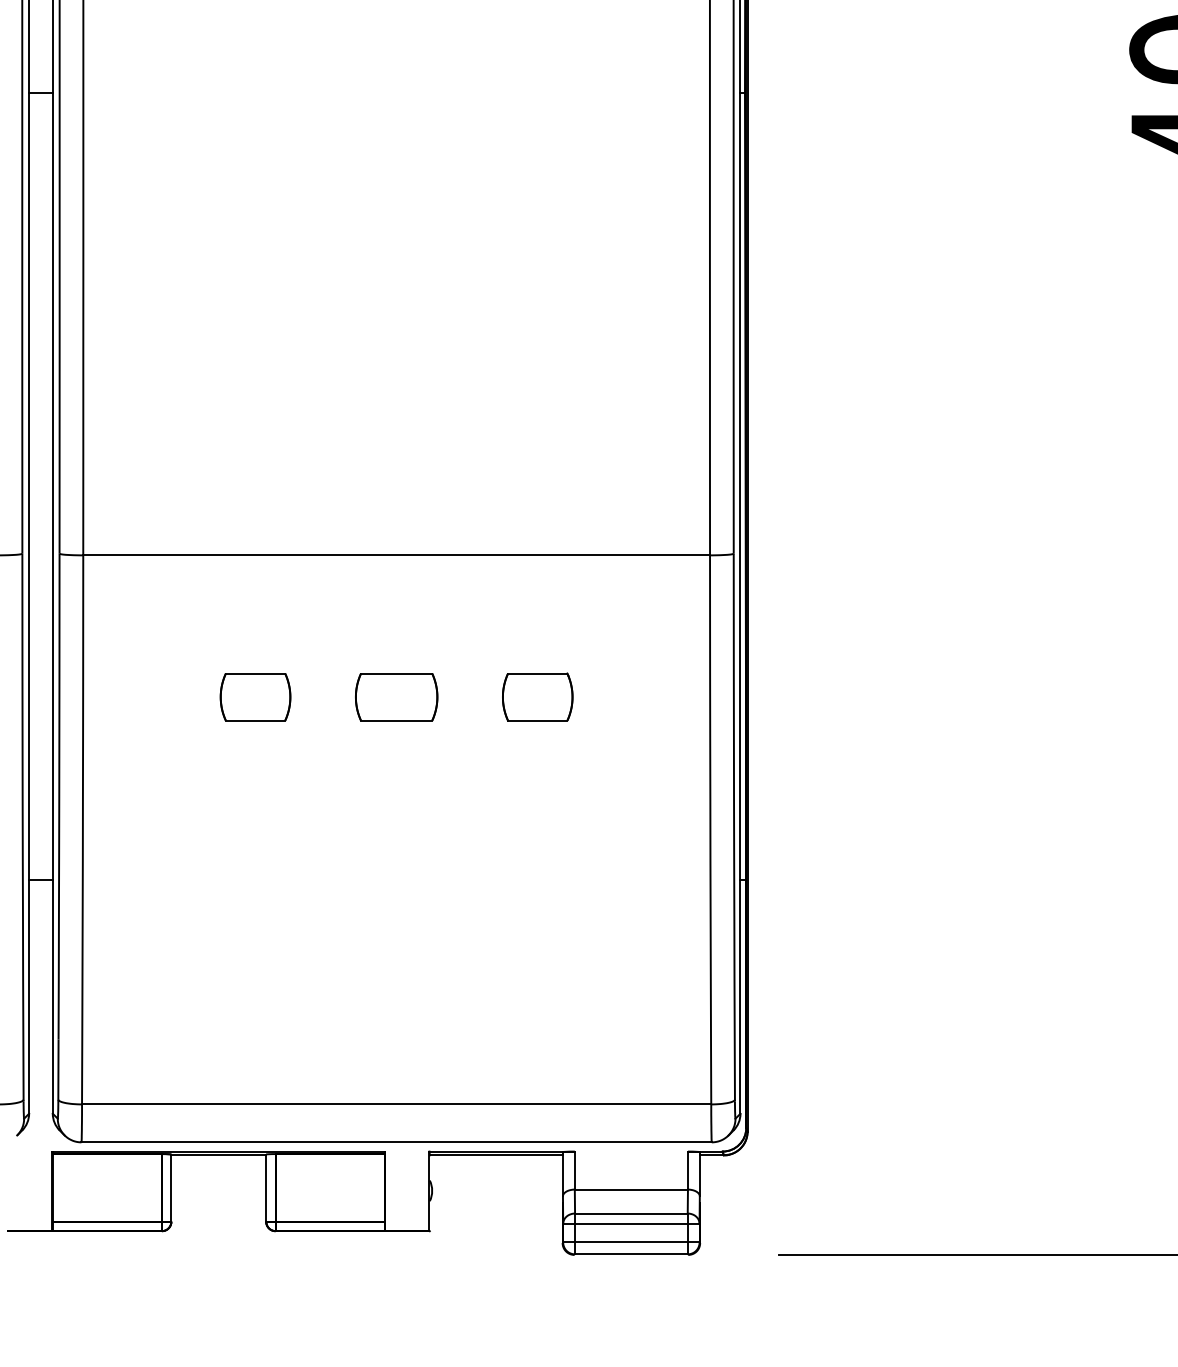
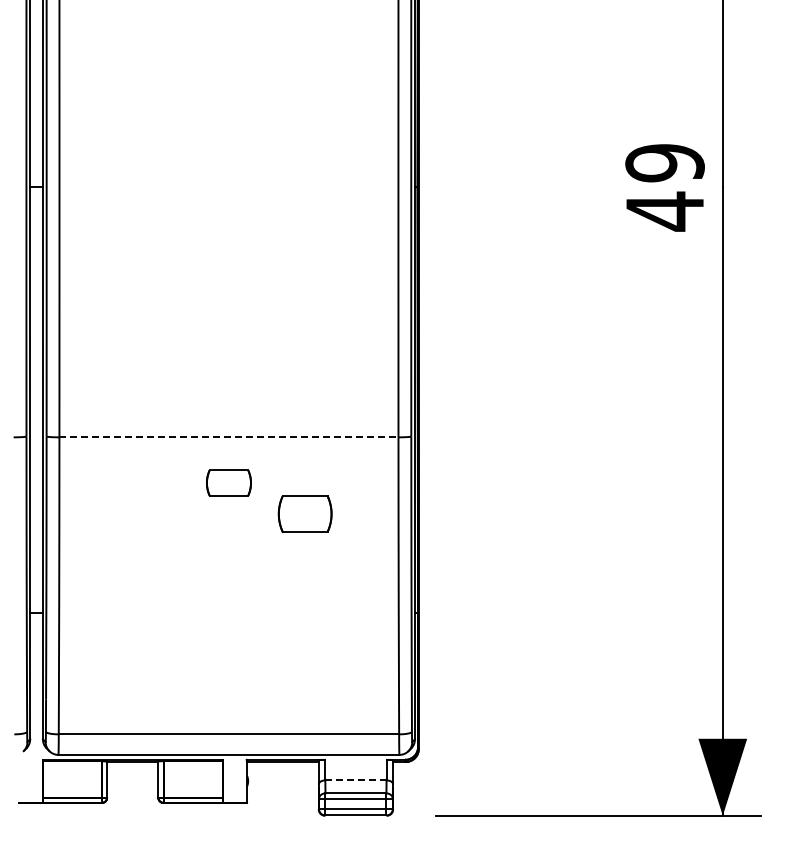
line: (395, 555) -> (228, 437), solid -> dashed
part: (255, 696) -> (152, 513), removed
part: (395, 696) -> (228, 482), moved
part: (538, 696) -> (305, 513), size x1.4
line: (630, 1189) -> (355, 780), solid -> dashed

